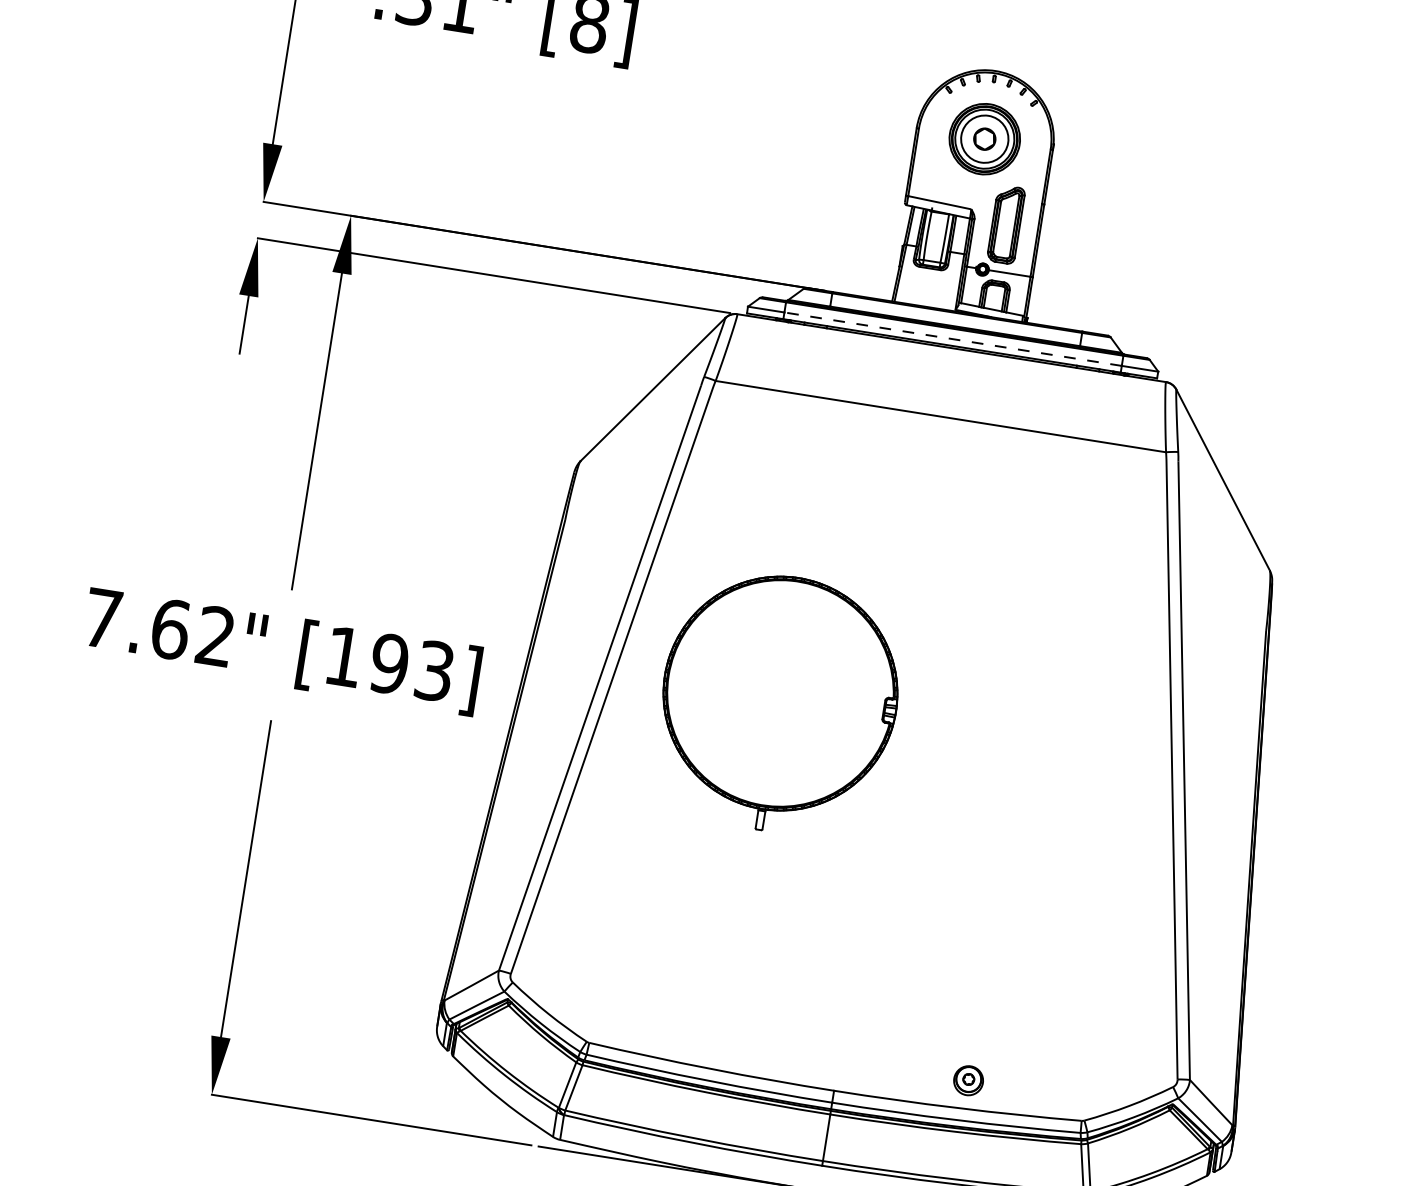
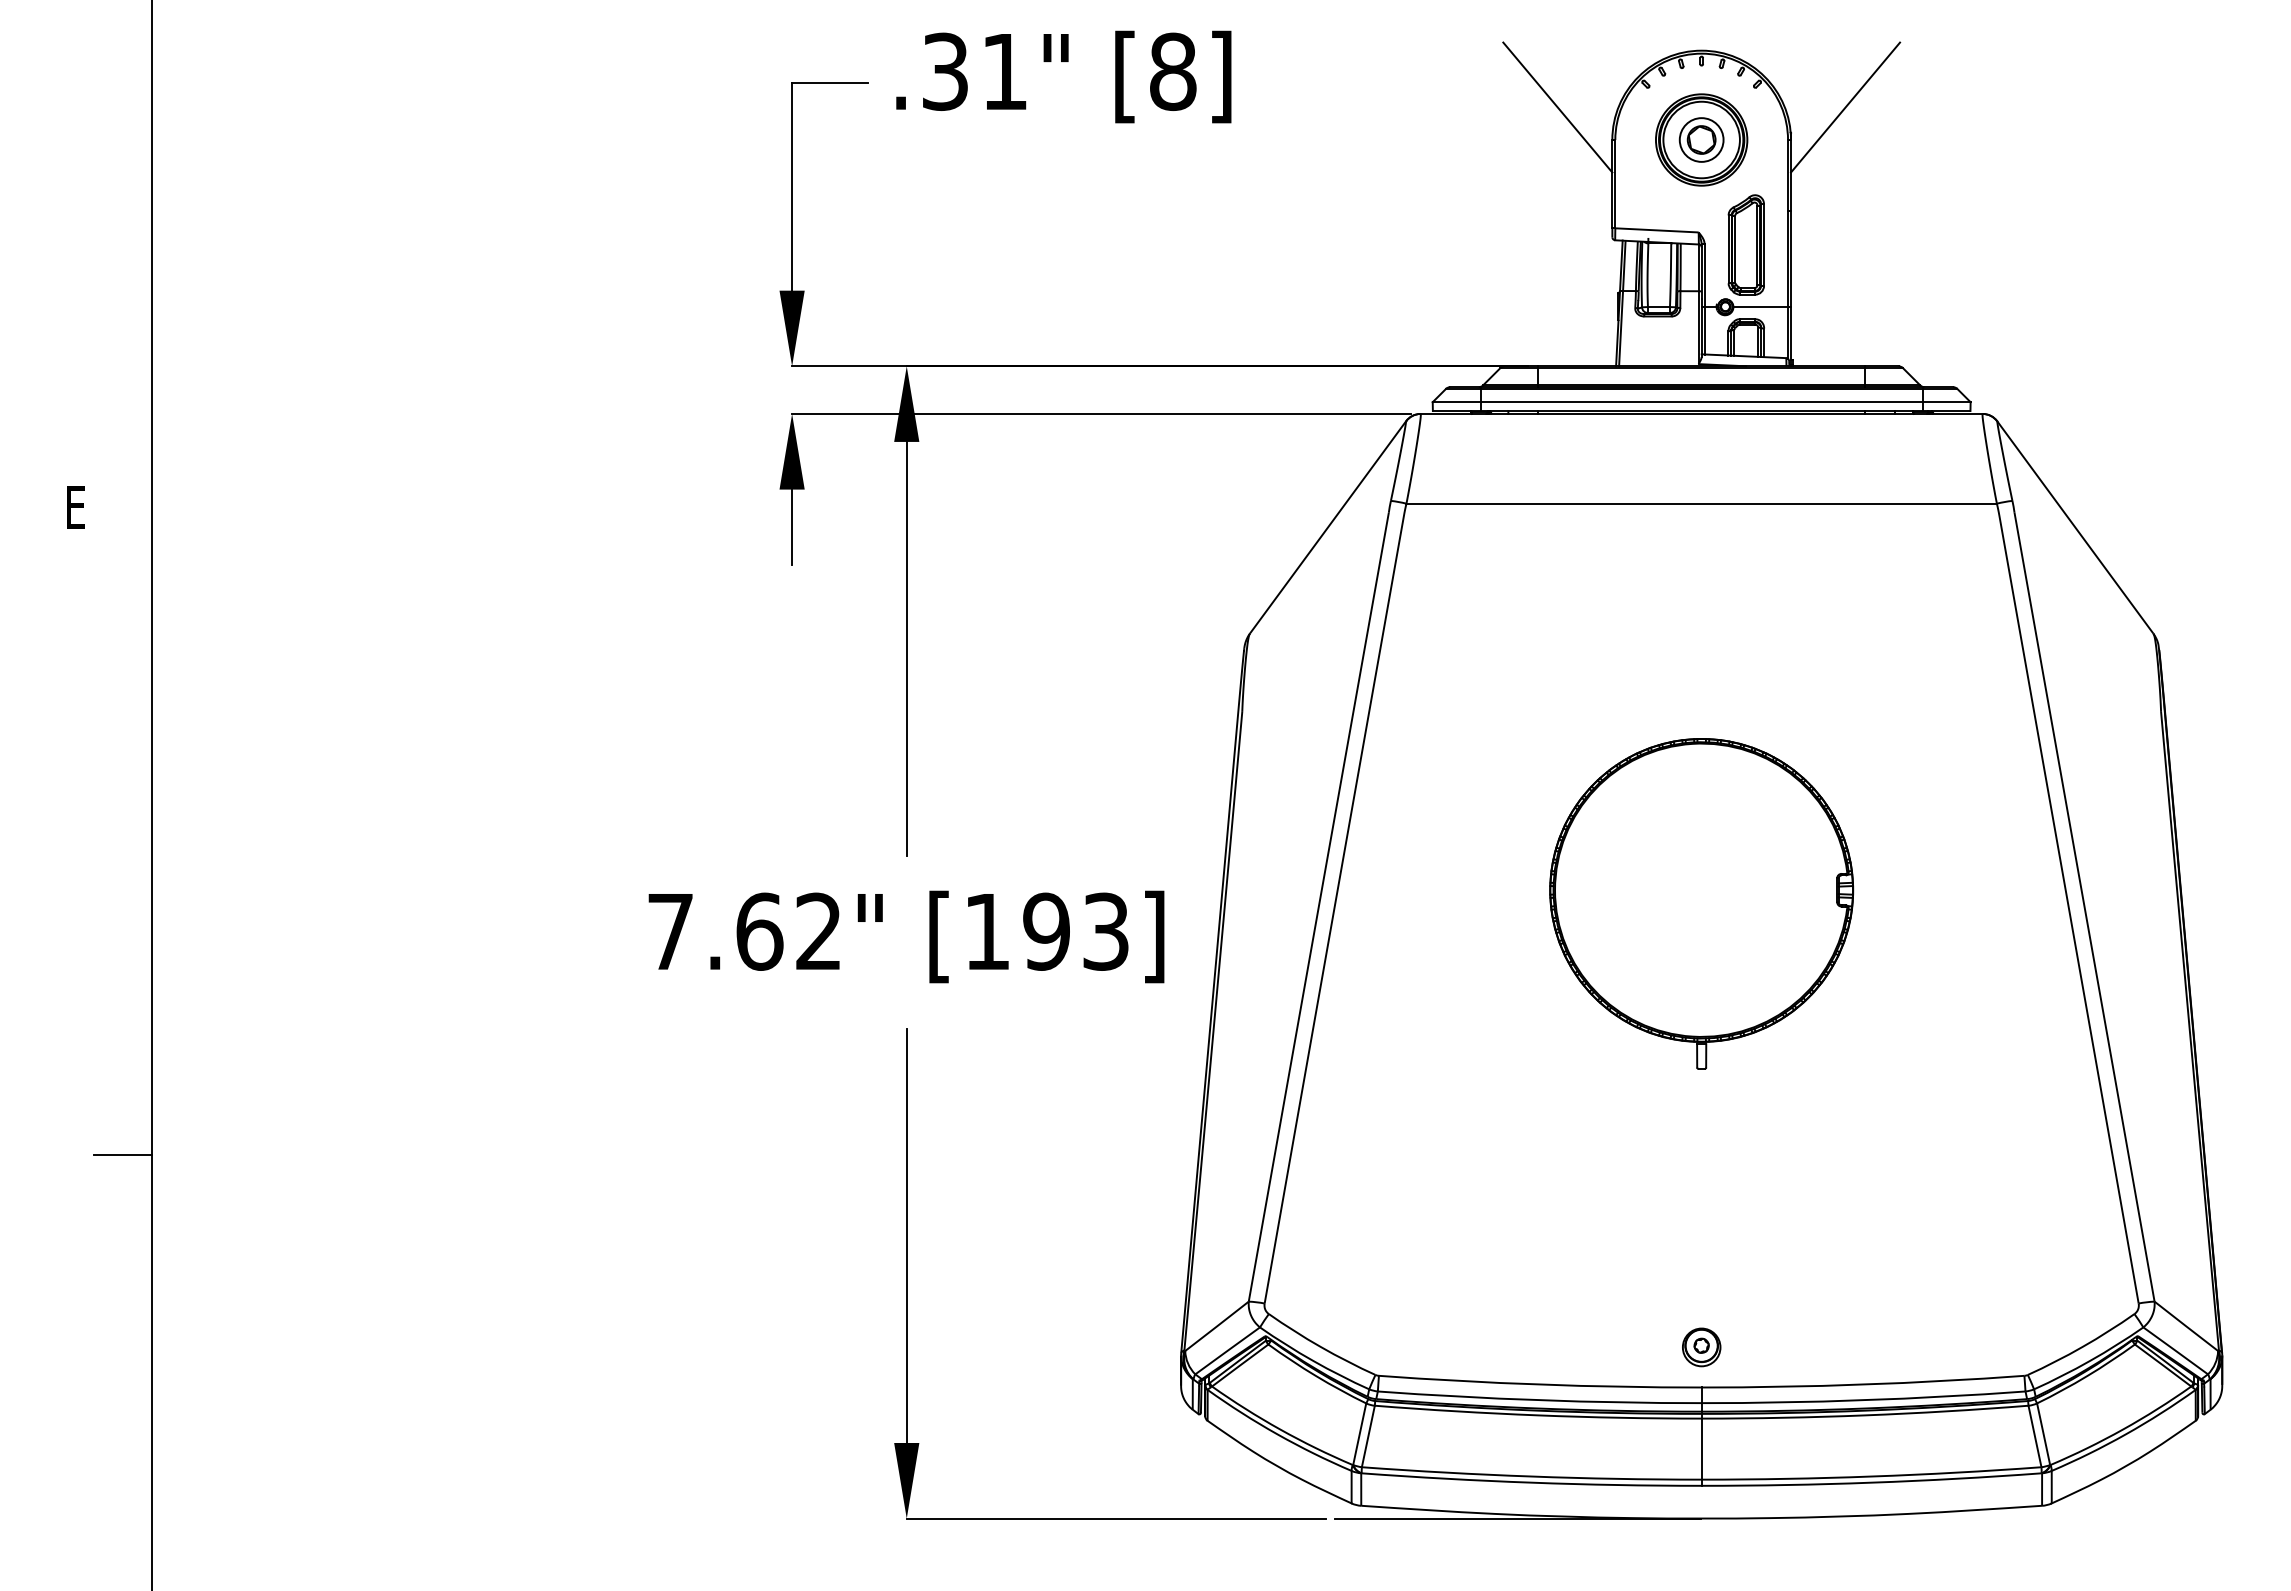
line: (878, 96) -> (1557, 107), added
line: (1098, 131) -> (1845, 107), added
circle: (984, 138) -> (1701, 139), size x0.71
line: (952, 339) -> (1701, 402), dashed -> solid
part: (778, 703) -> (1701, 903), moved
part: (968, 1080) -> (1701, 1347), moved

